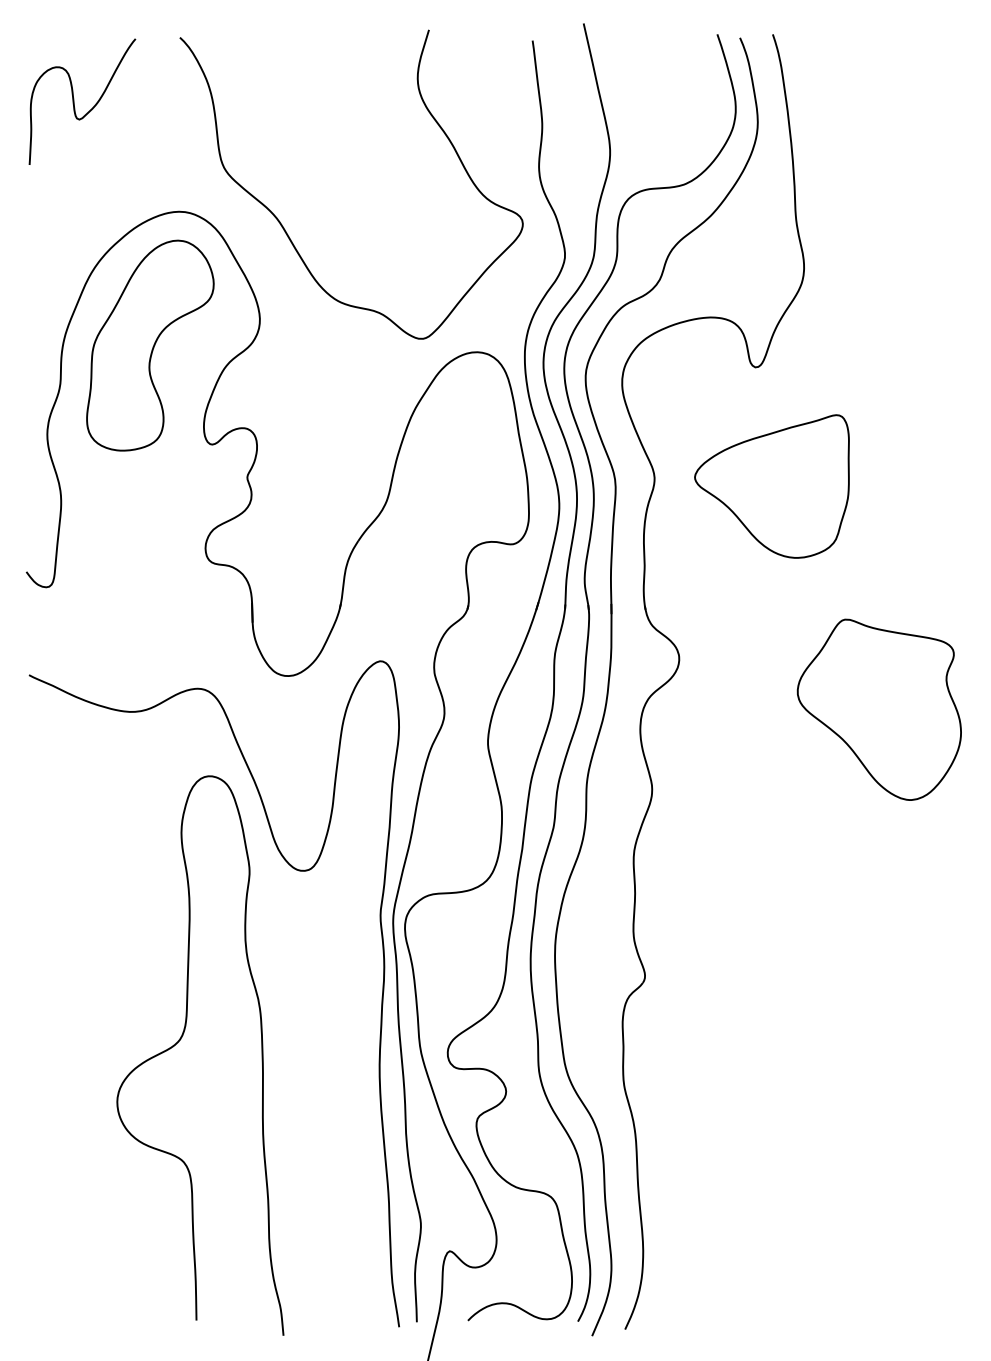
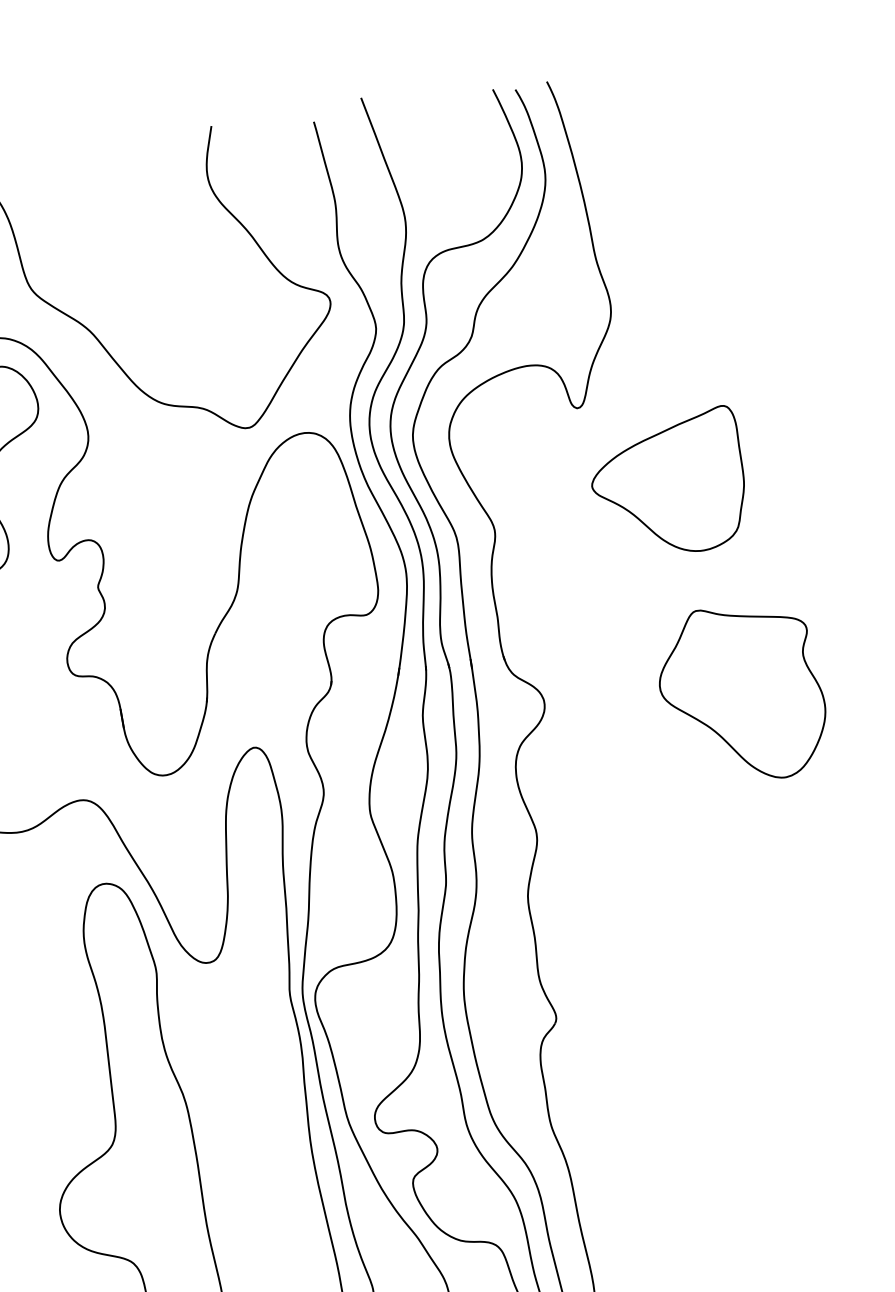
part: (771, 486) -> (667, 484), moved
part: (878, 709) -> (741, 693), moved

